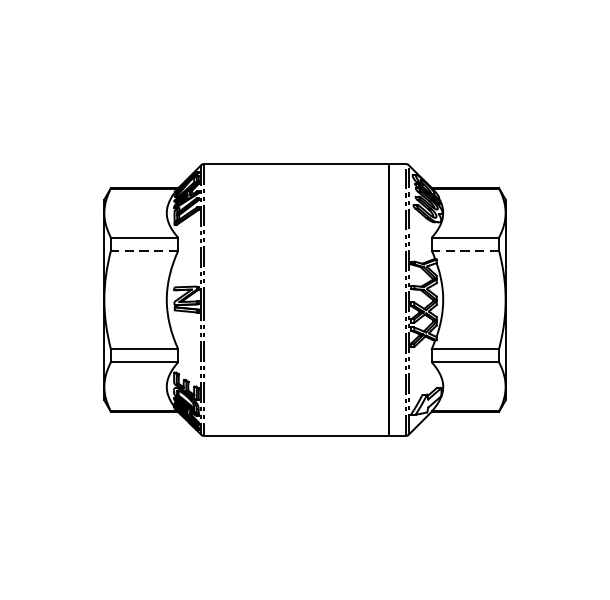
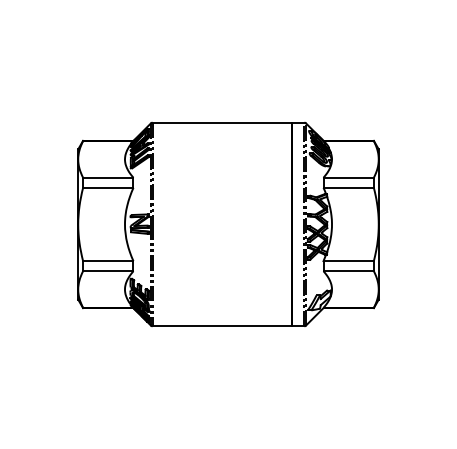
line: (143, 250) -> (107, 187), dashed -> solid
line: (465, 250) -> (348, 187), dashed -> solid

